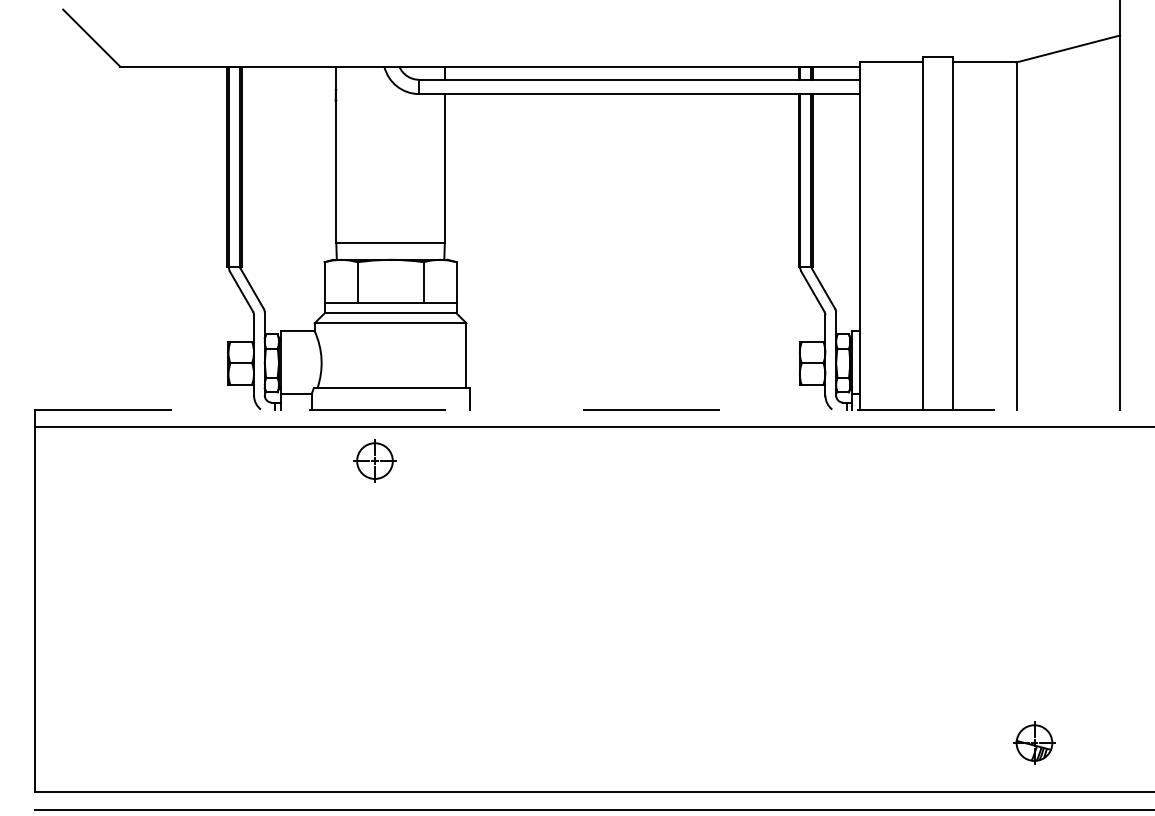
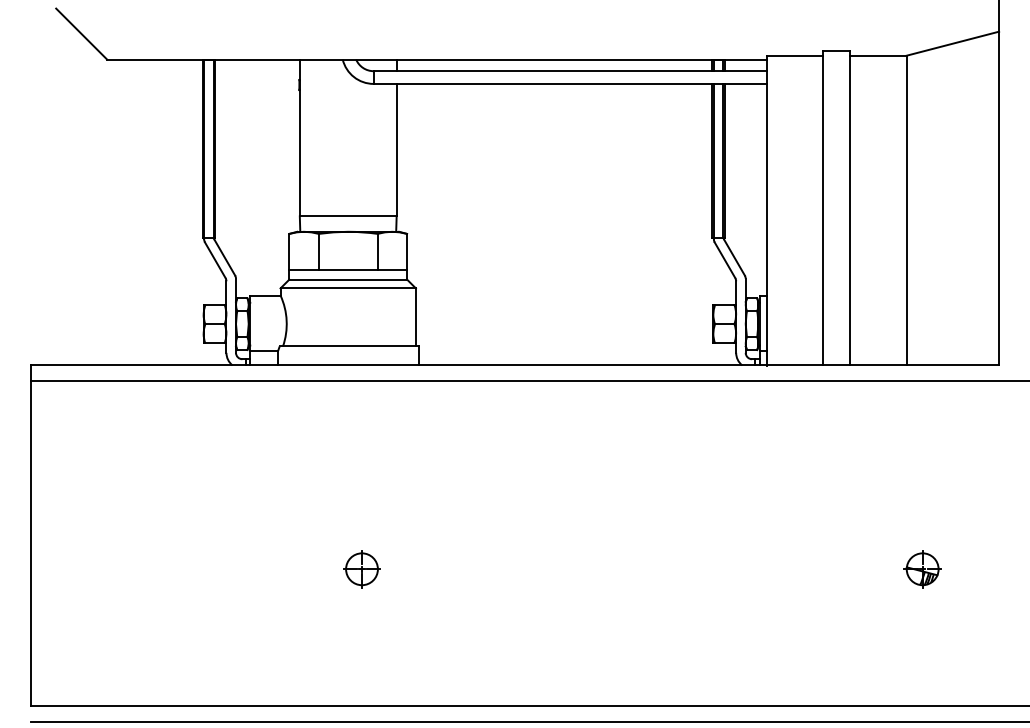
line: (577, 409) -> (515, 365), dashed -> solid
part: (374, 460) -> (361, 568), moved
part: (1034, 742) -> (922, 568), moved

